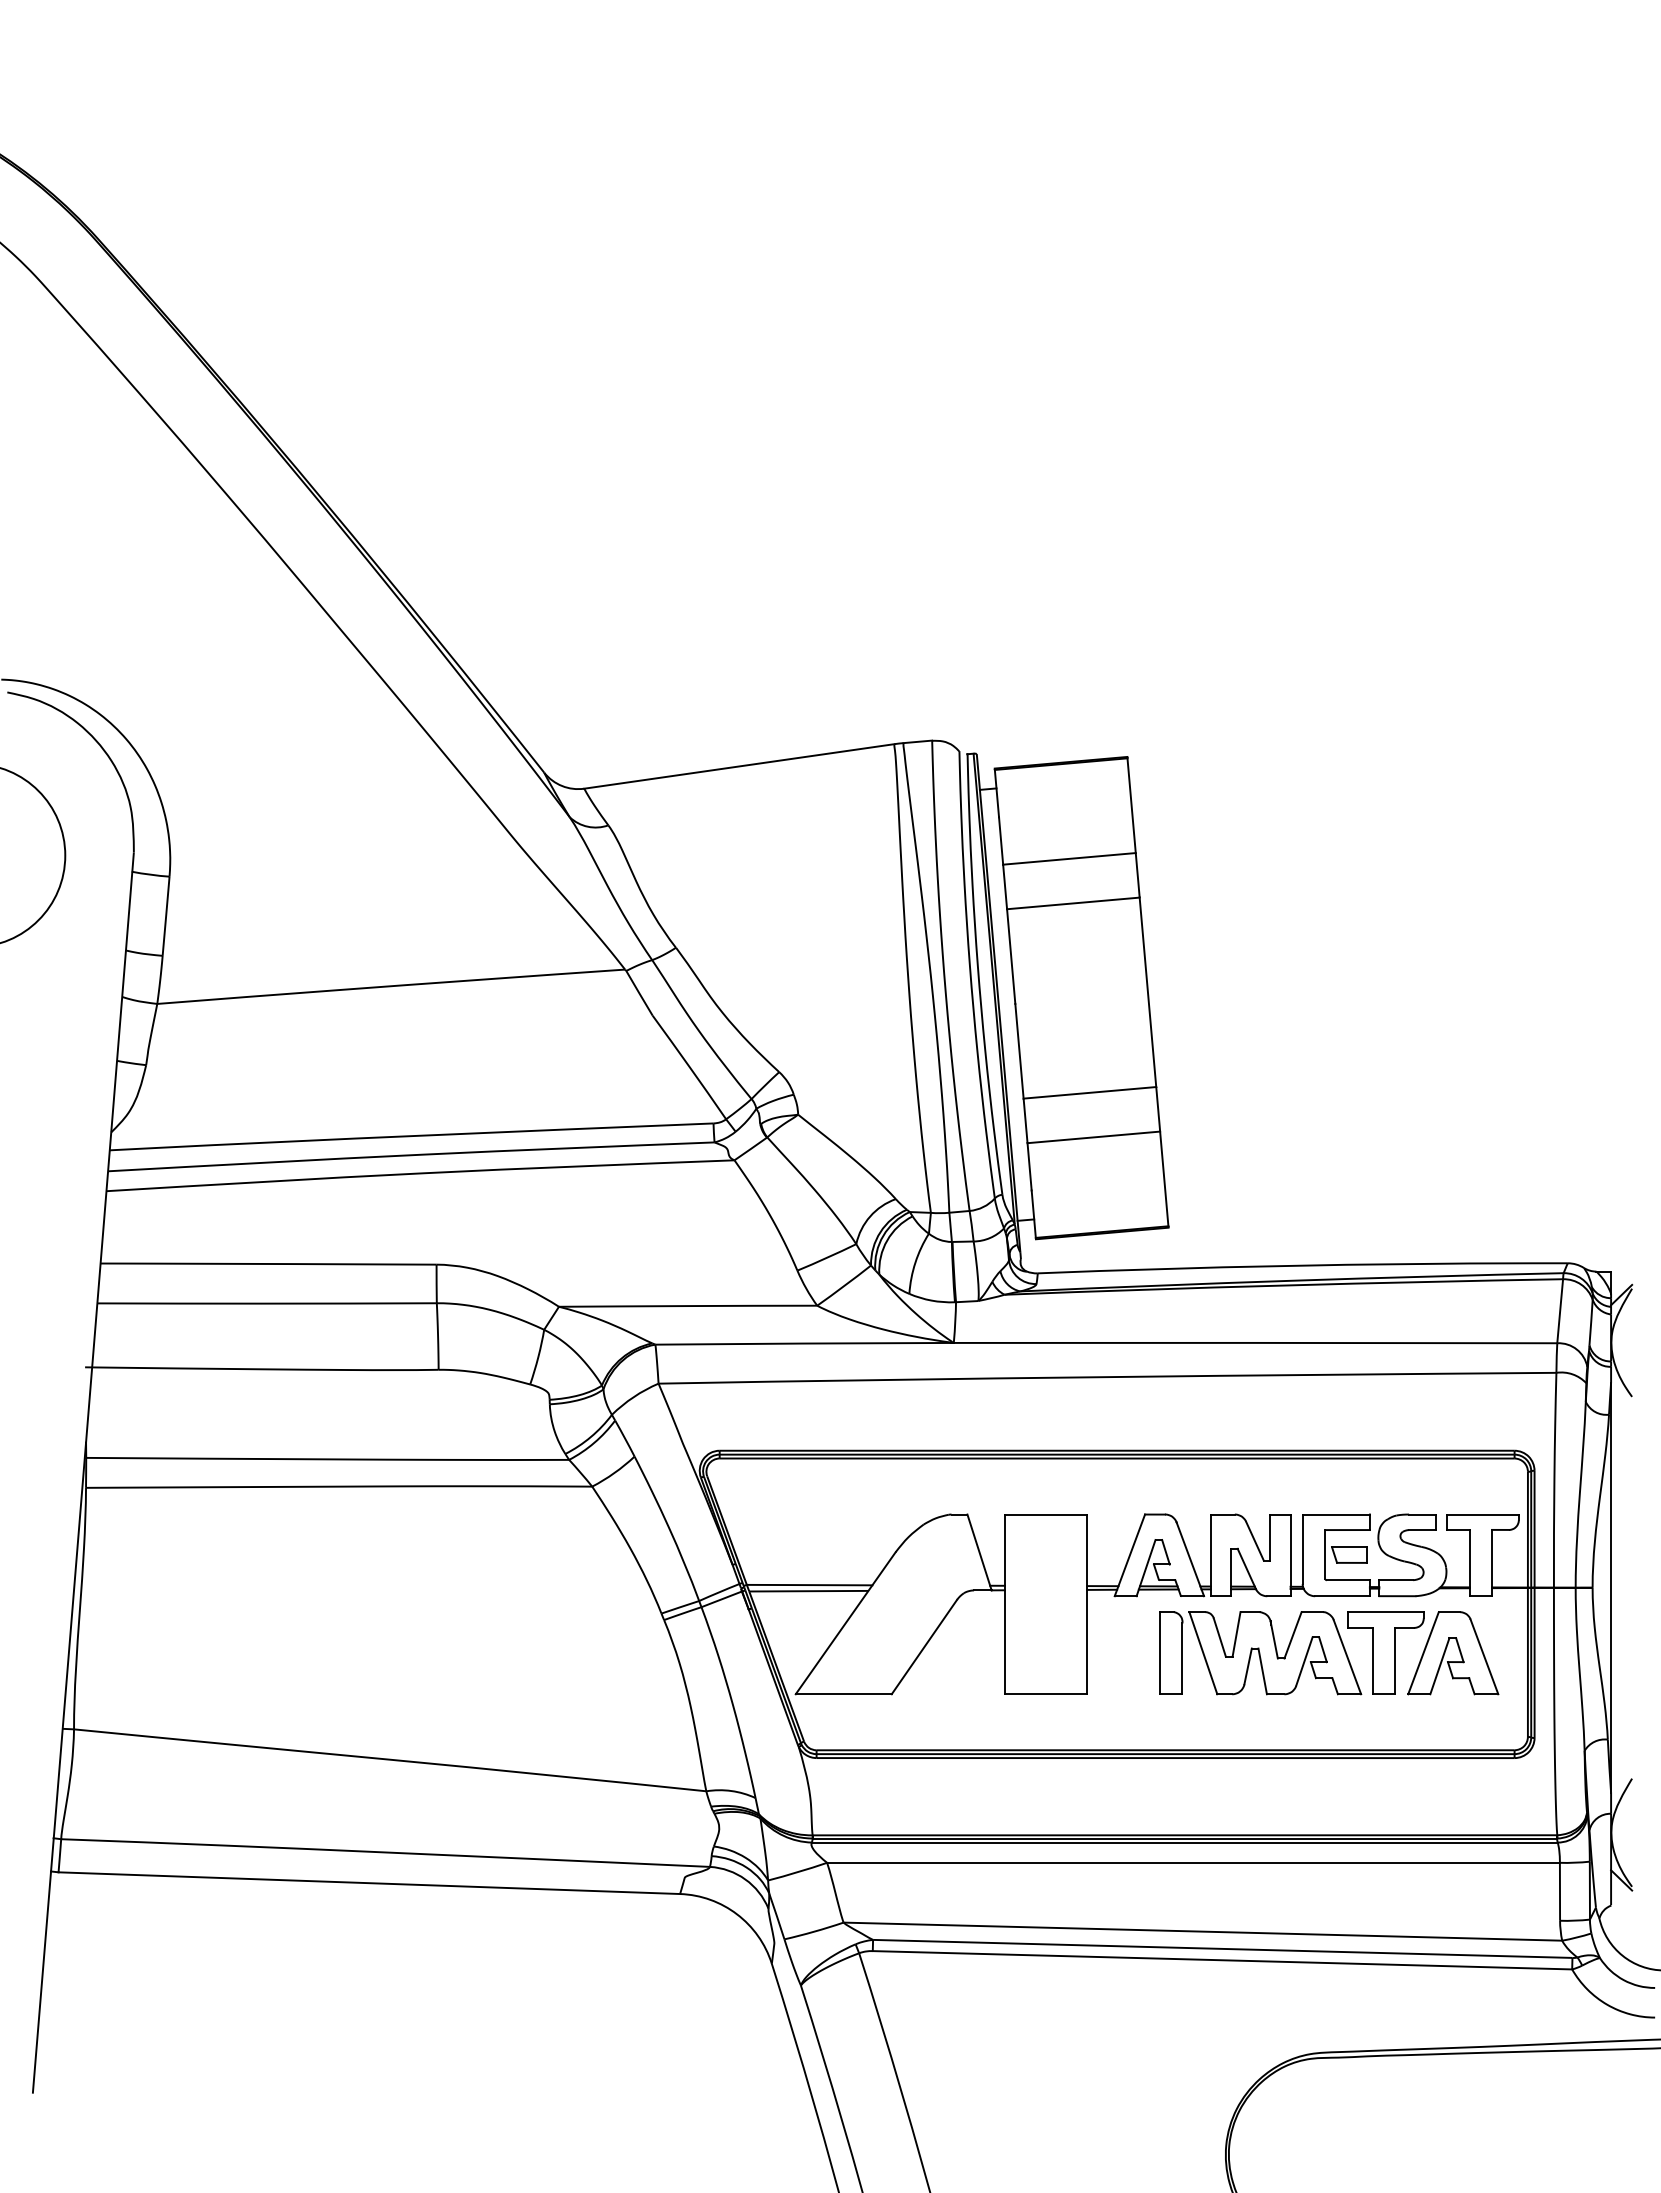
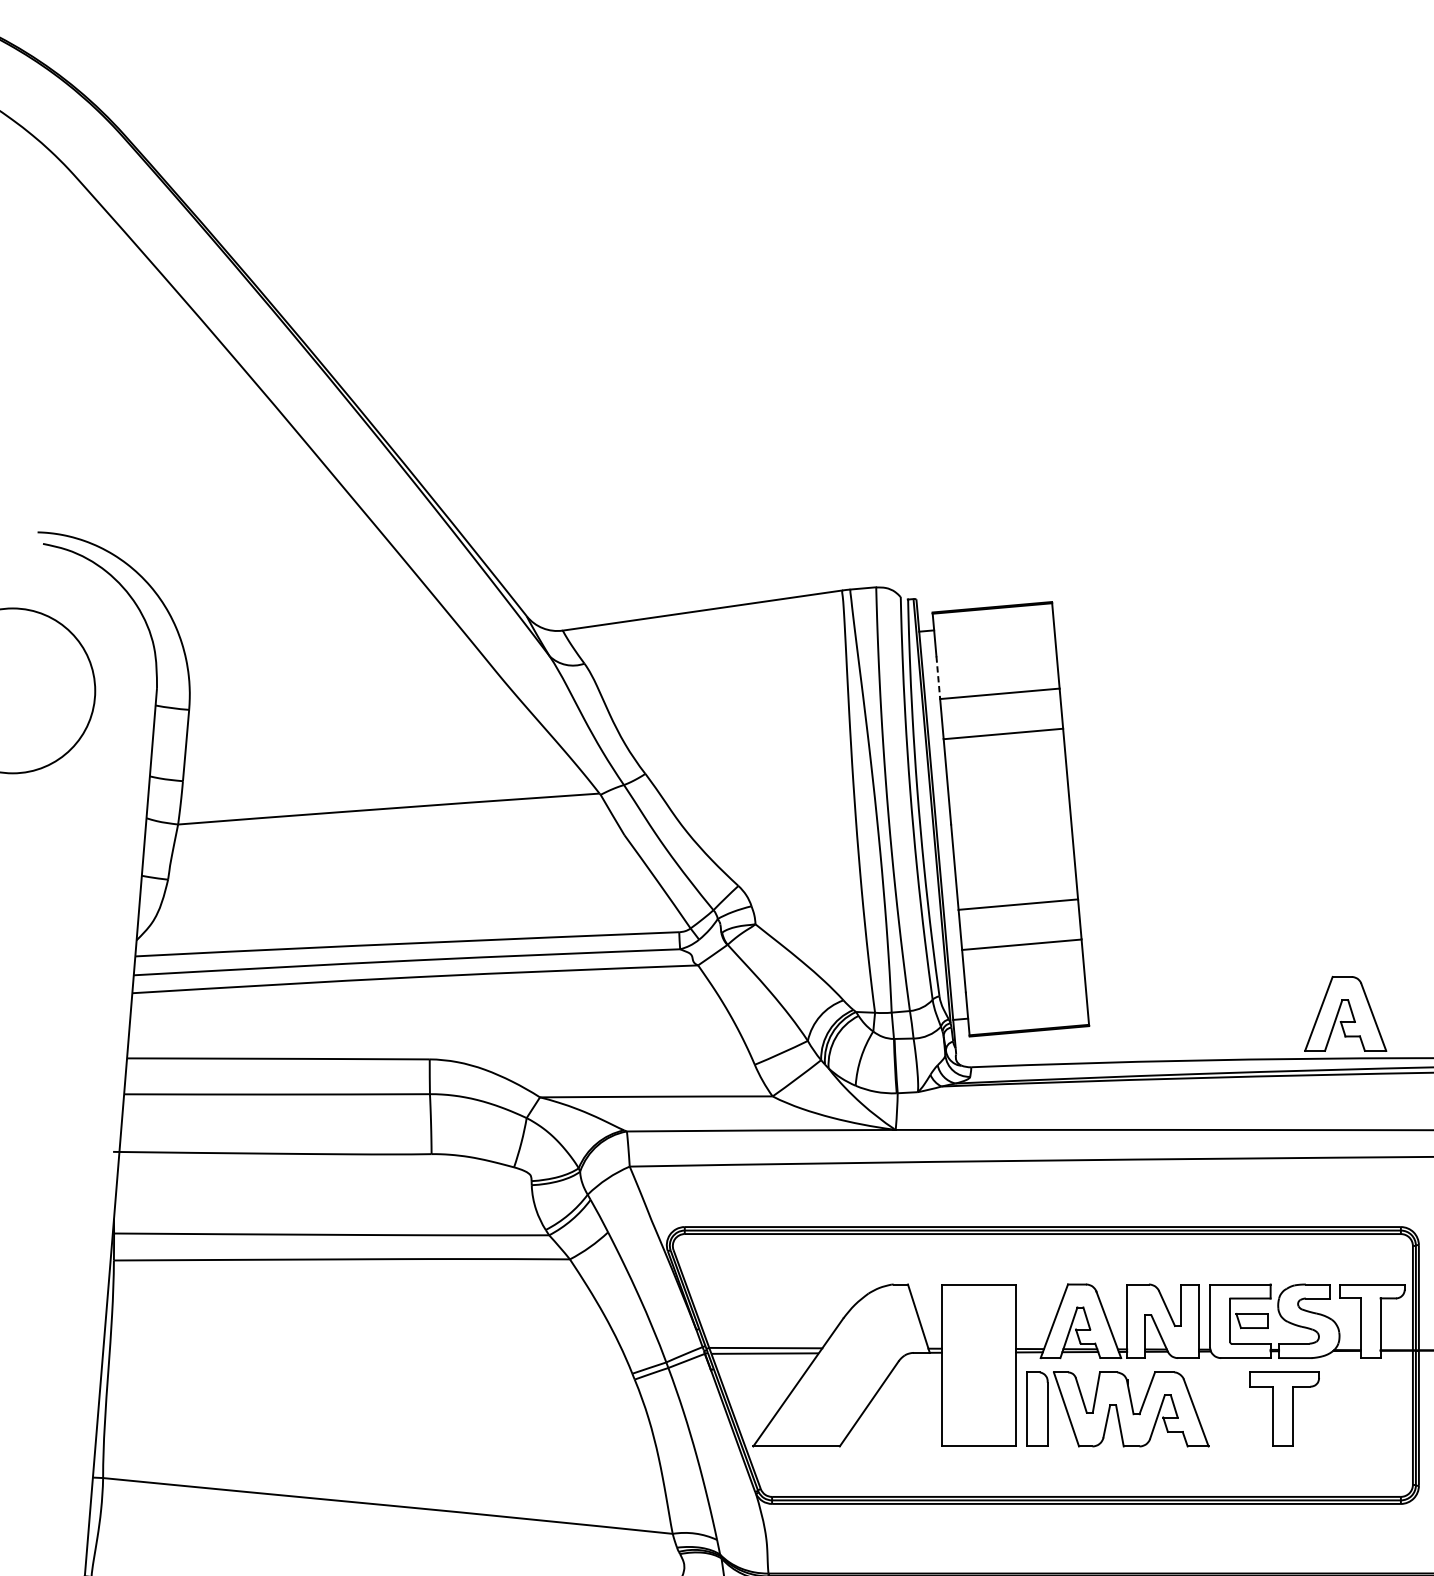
line: (1001, 840) -> (938, 677), solid -> dashed
part: (1459, 1652) -> (1351, 1013), moved
part: (1260, 1653) -> (1117, 1409), moved

